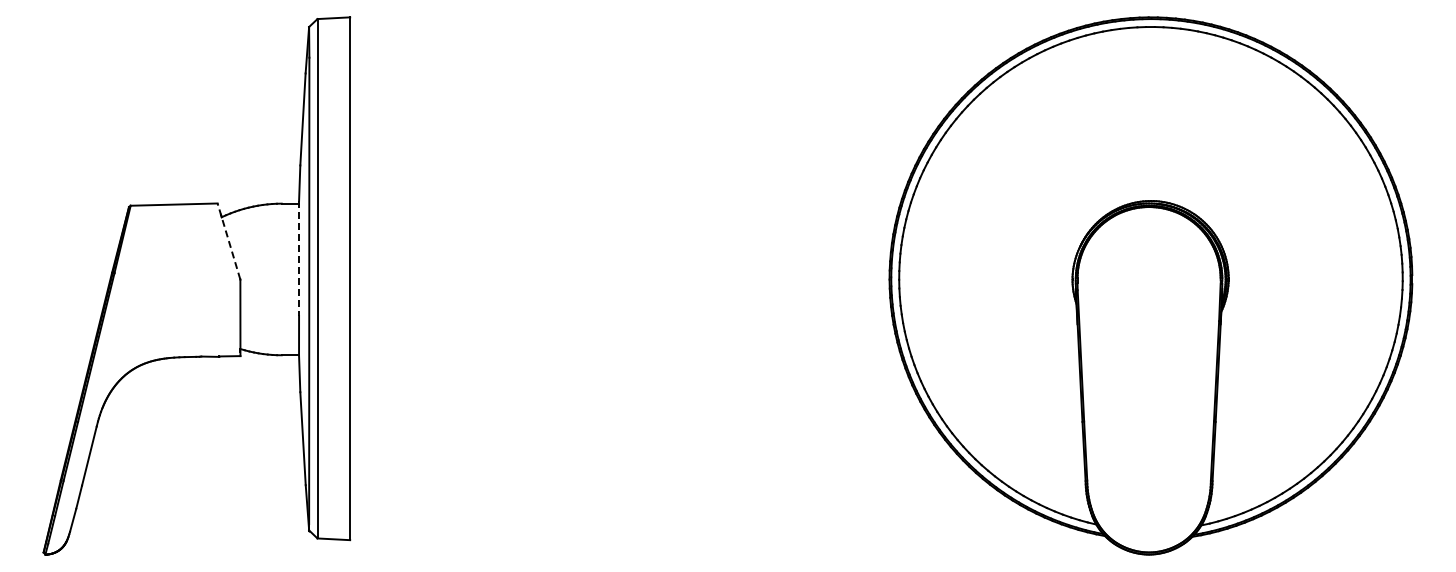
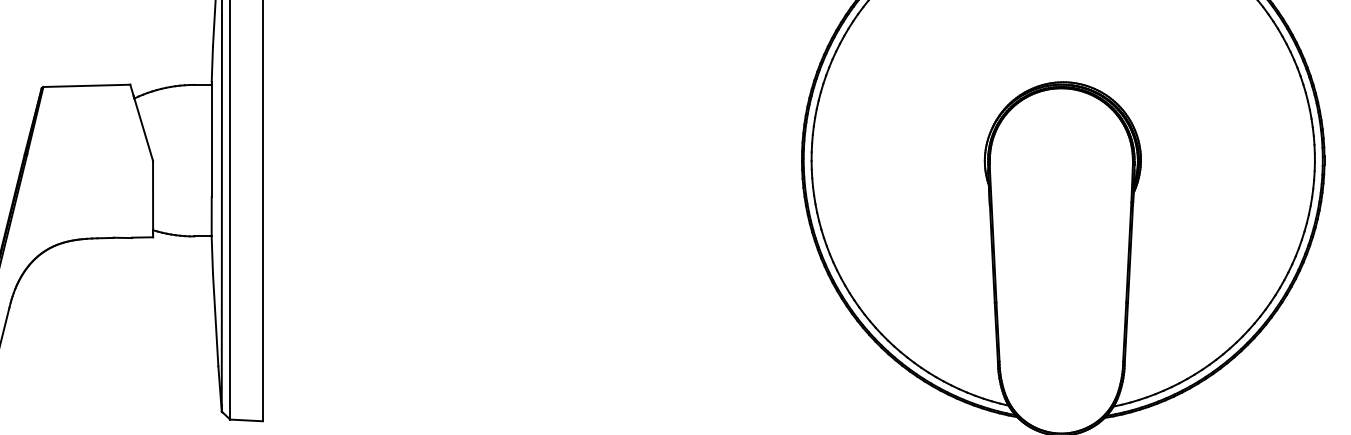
line: (228, 241) -> (141, 122), dashed -> solid
line: (299, 259) -> (212, 140), dashed -> solid

